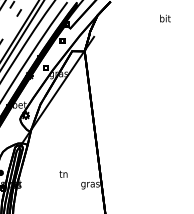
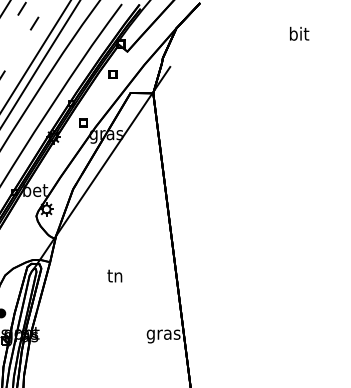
text: (63, 173) -> (114, 274), moved

